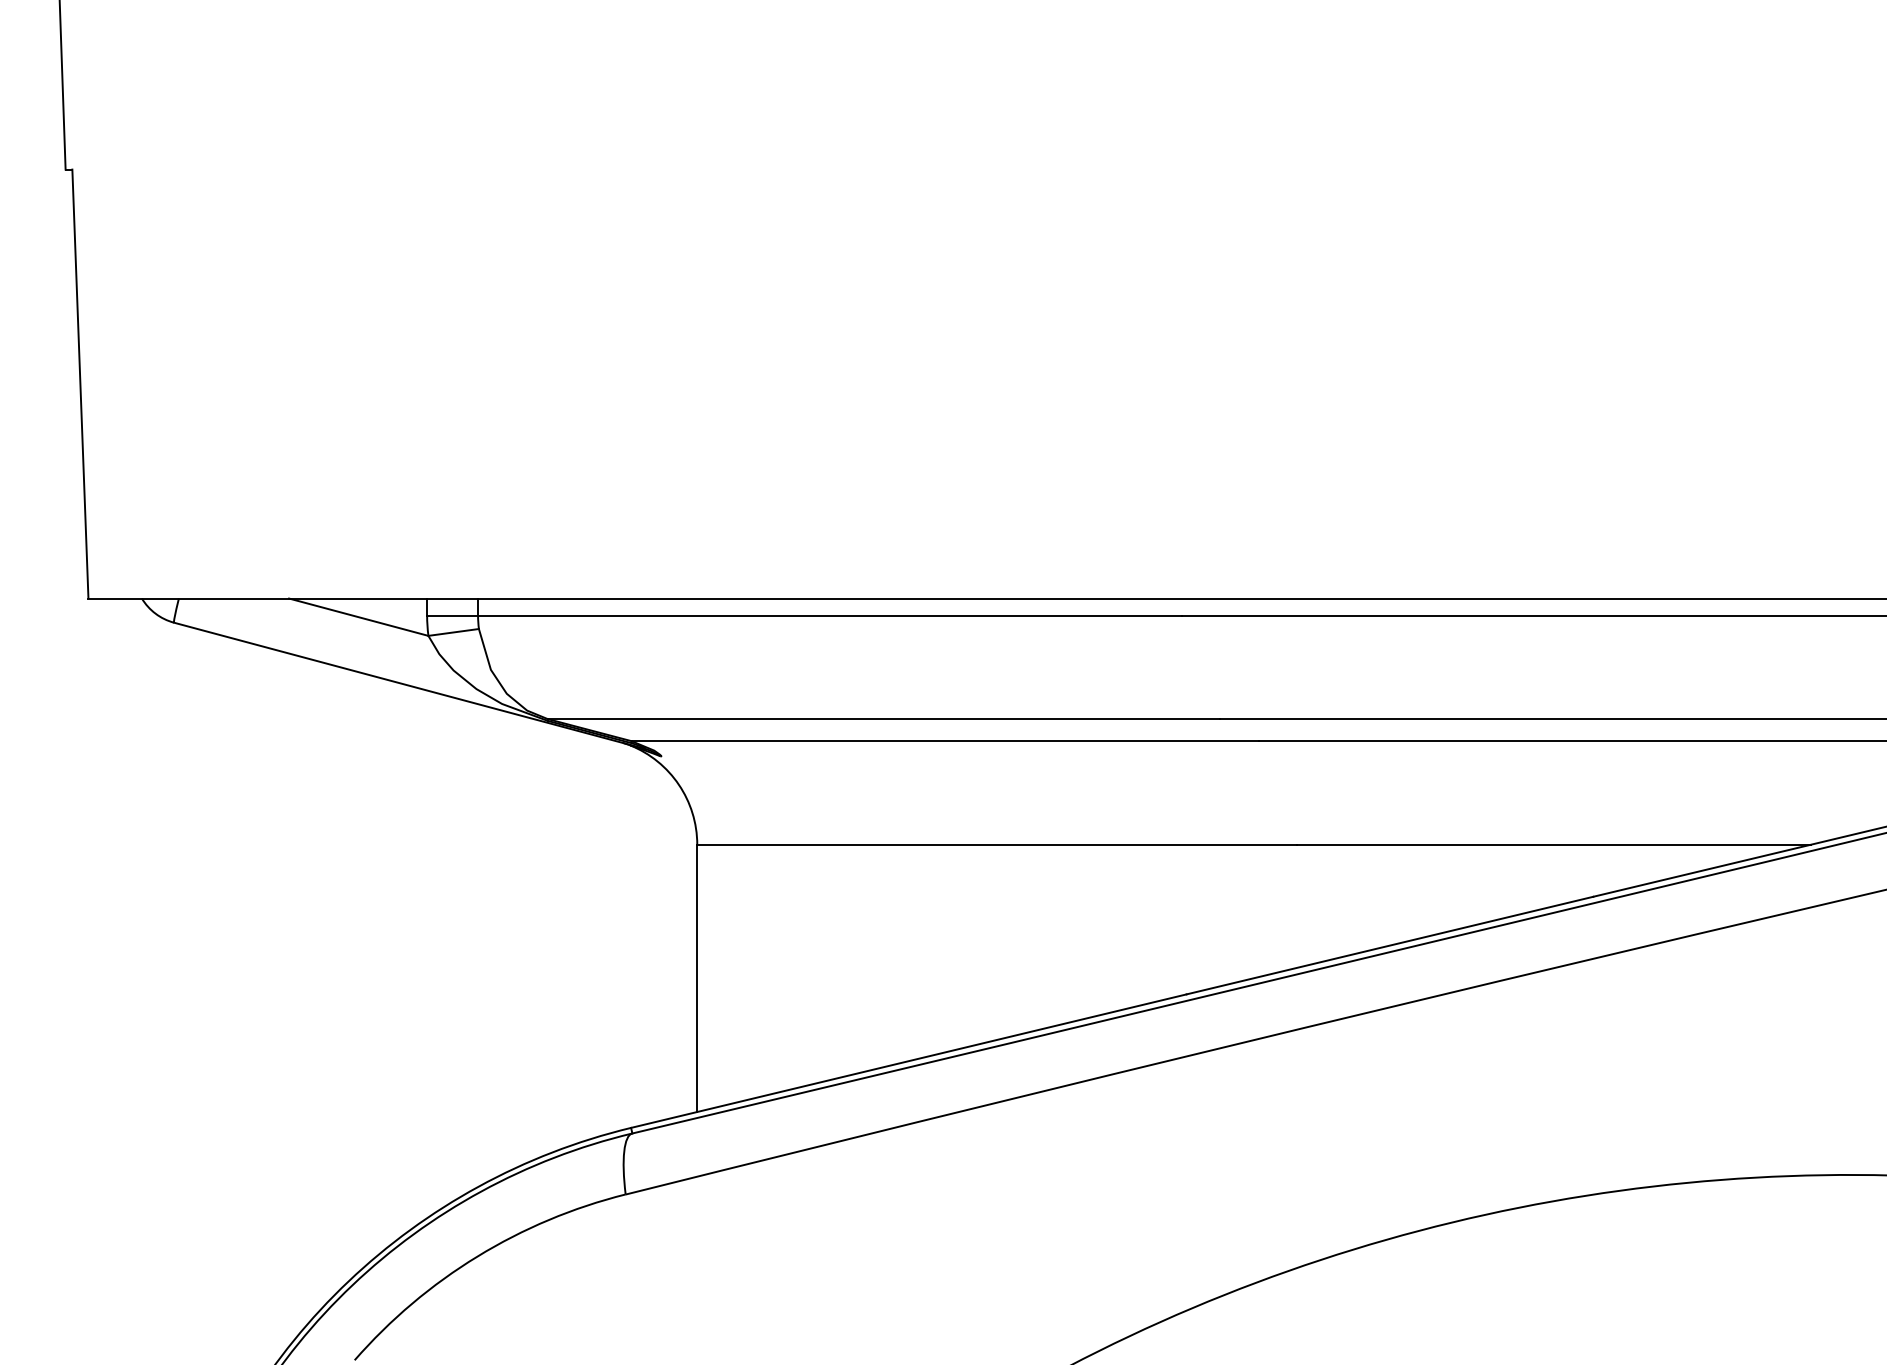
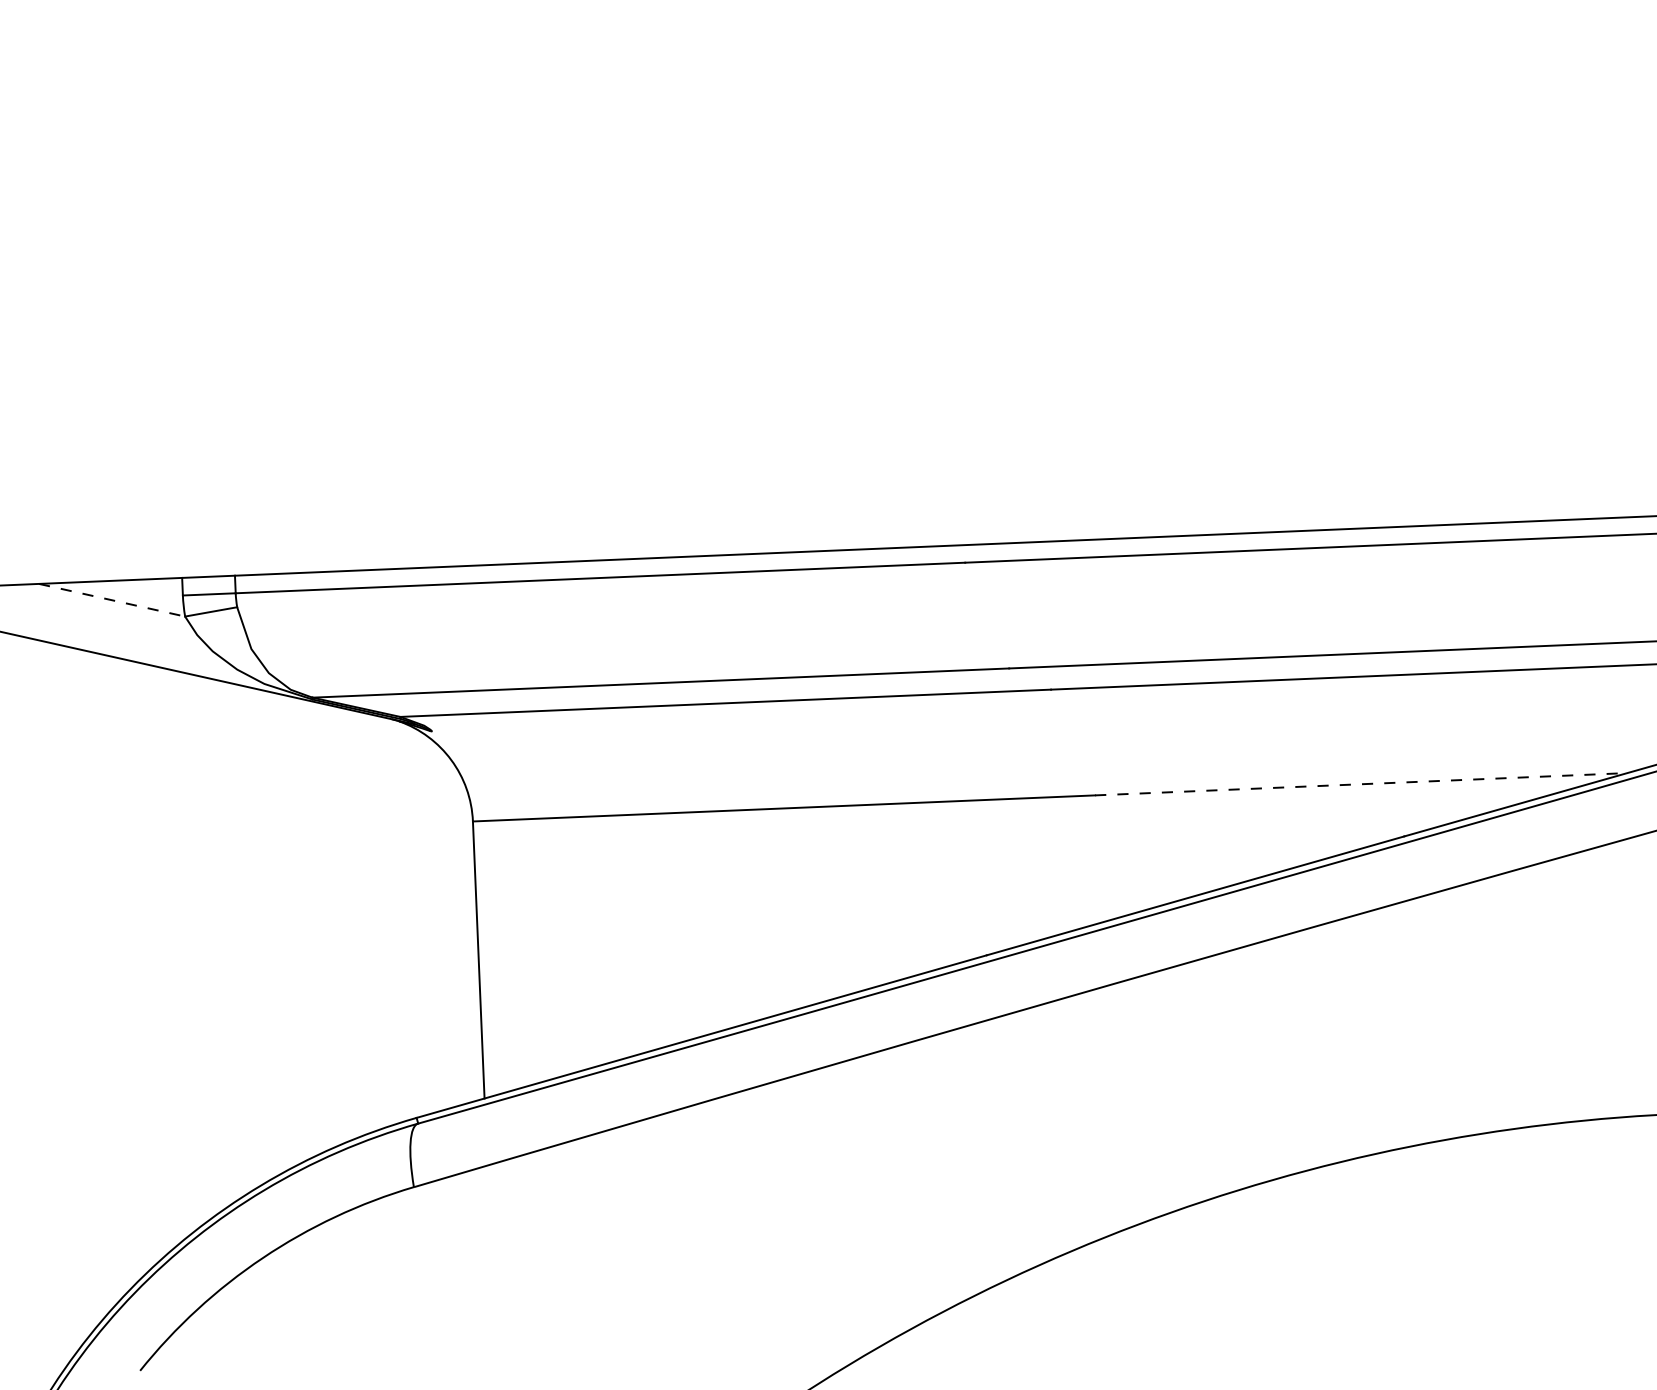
line: (359, 617) -> (112, 600), solid -> dashed
line: (1554, 844) -> (1361, 783), solid -> dashed

